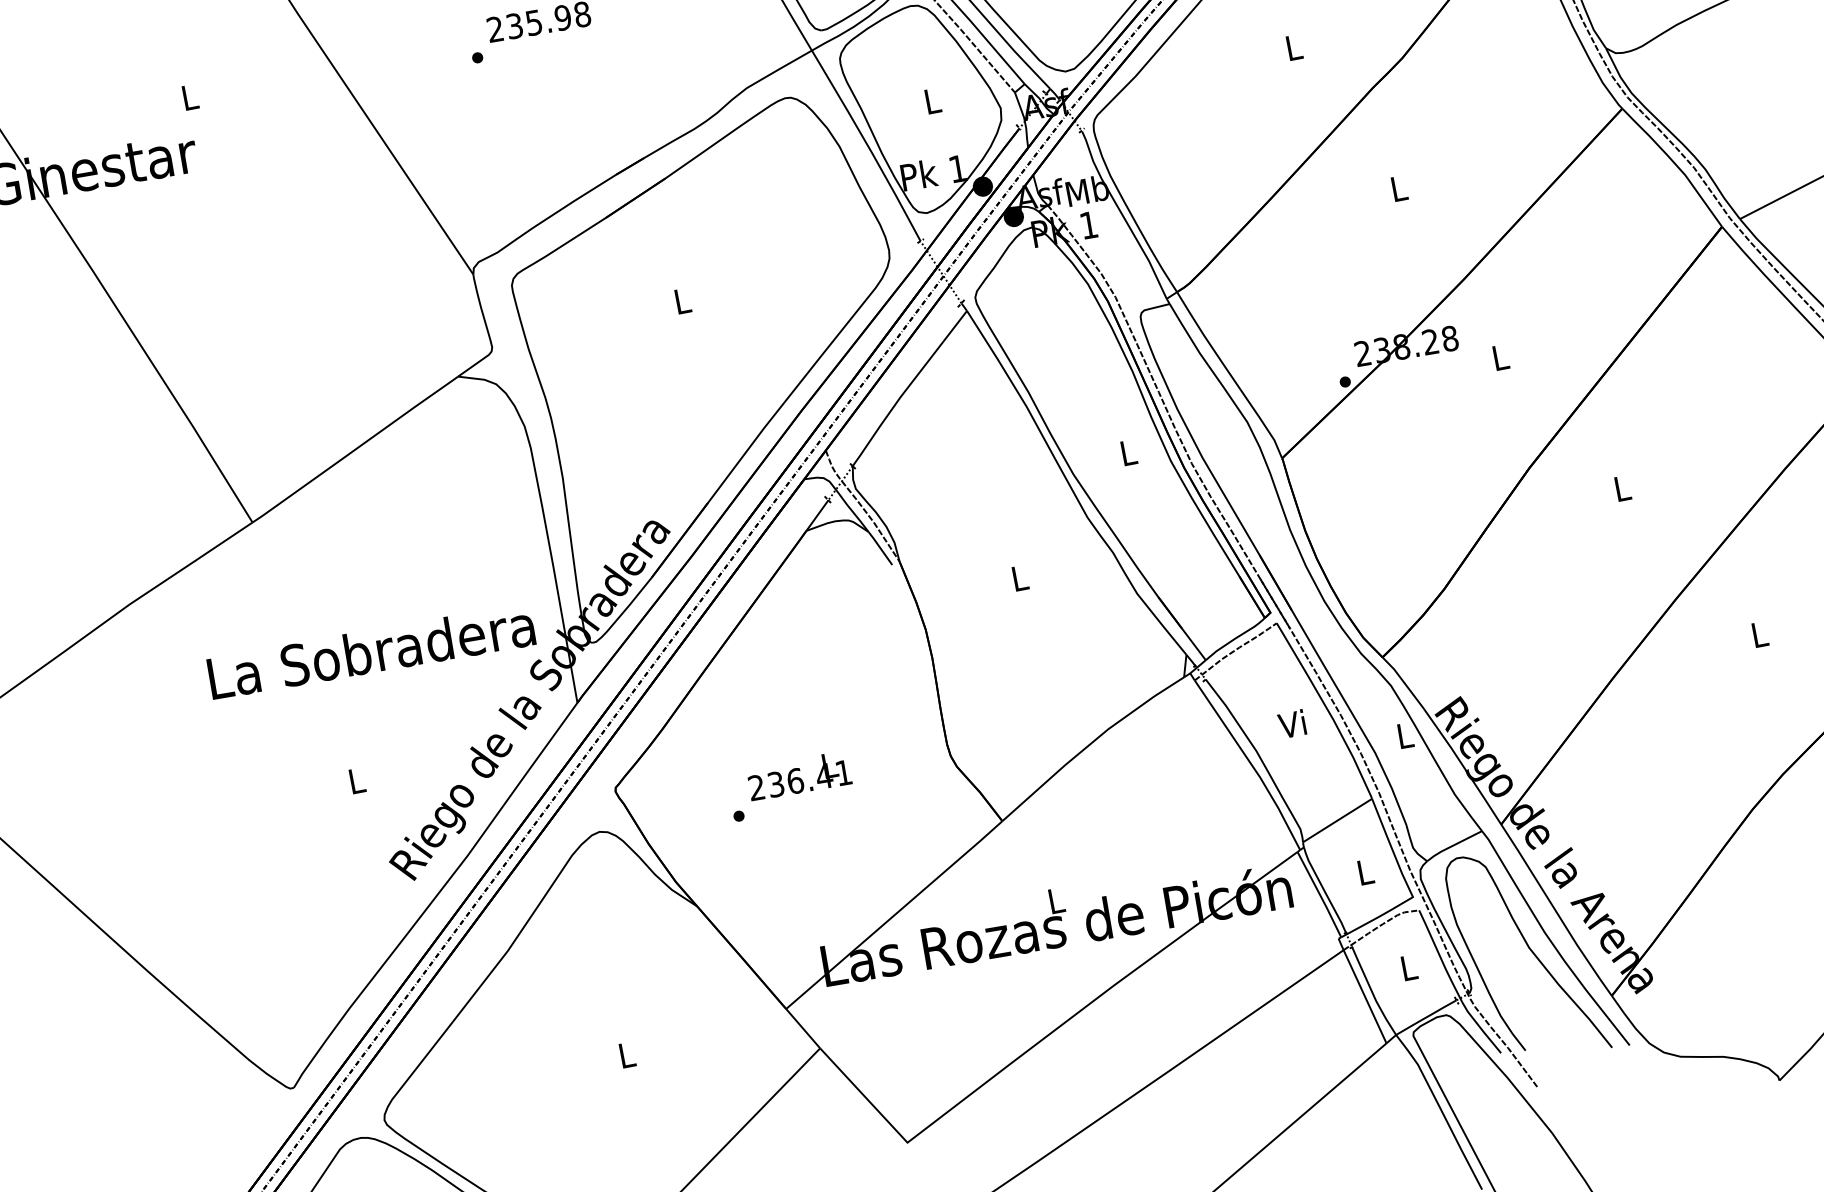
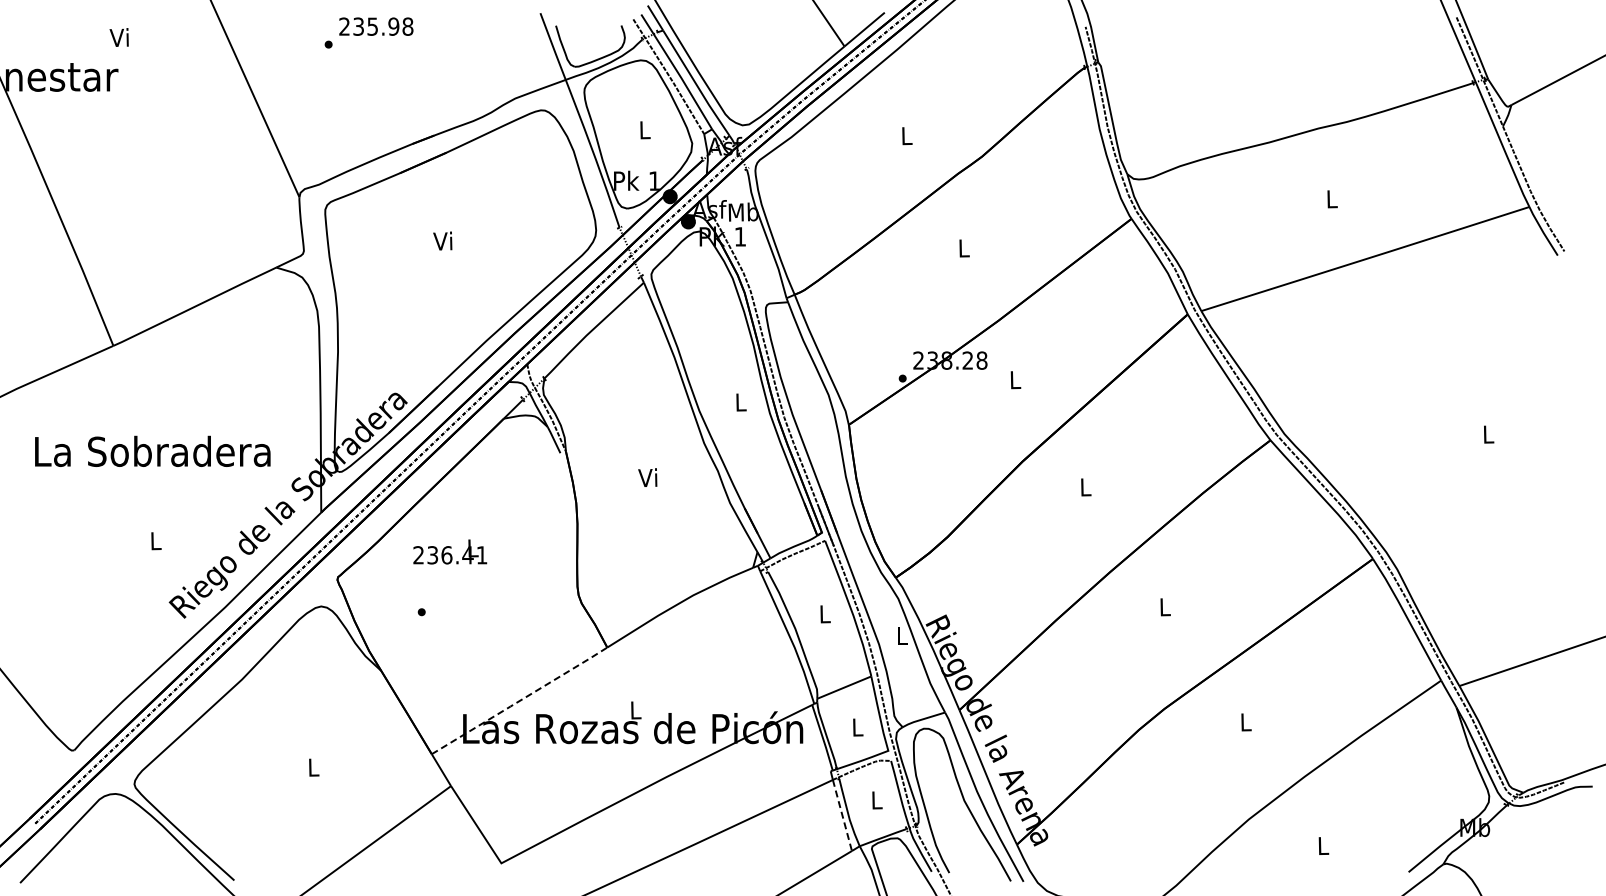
text: (187, 97) -> (118, 37), L -> Vi
text: (680, 300) -> (442, 240), L -> Vi
text: (1017, 577) -> (647, 477), L -> Vi
text: (370, 650) -> (152, 450), moved
text: (1291, 723) -> (823, 613), Vi -> L
text: (799, 775) -> (450, 551), moved
line: (894, 914) -> (519, 700), solid -> dashed
line: (1365, 996) -> (842, 815), solid -> dashed

